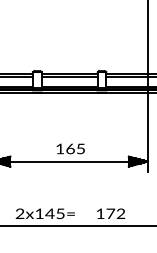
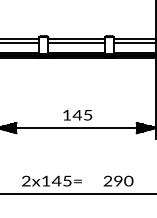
text: (70, 149) -> (77, 115), 165 -> 145
text: (110, 213) -> (118, 180), 172 -> 290

